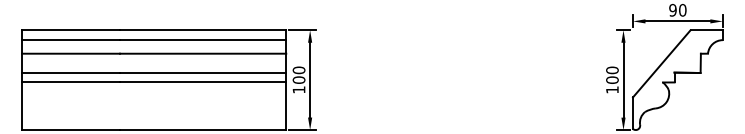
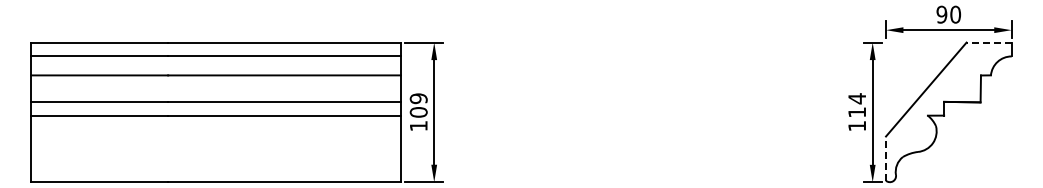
line: (706, 30) -> (989, 42), solid -> dashed
text: (298, 70) -> (418, 98), 100 -> 109
text: (612, 75) -> (857, 105), 100 -> 114
line: (633, 113) -> (886, 158), solid -> dashed

